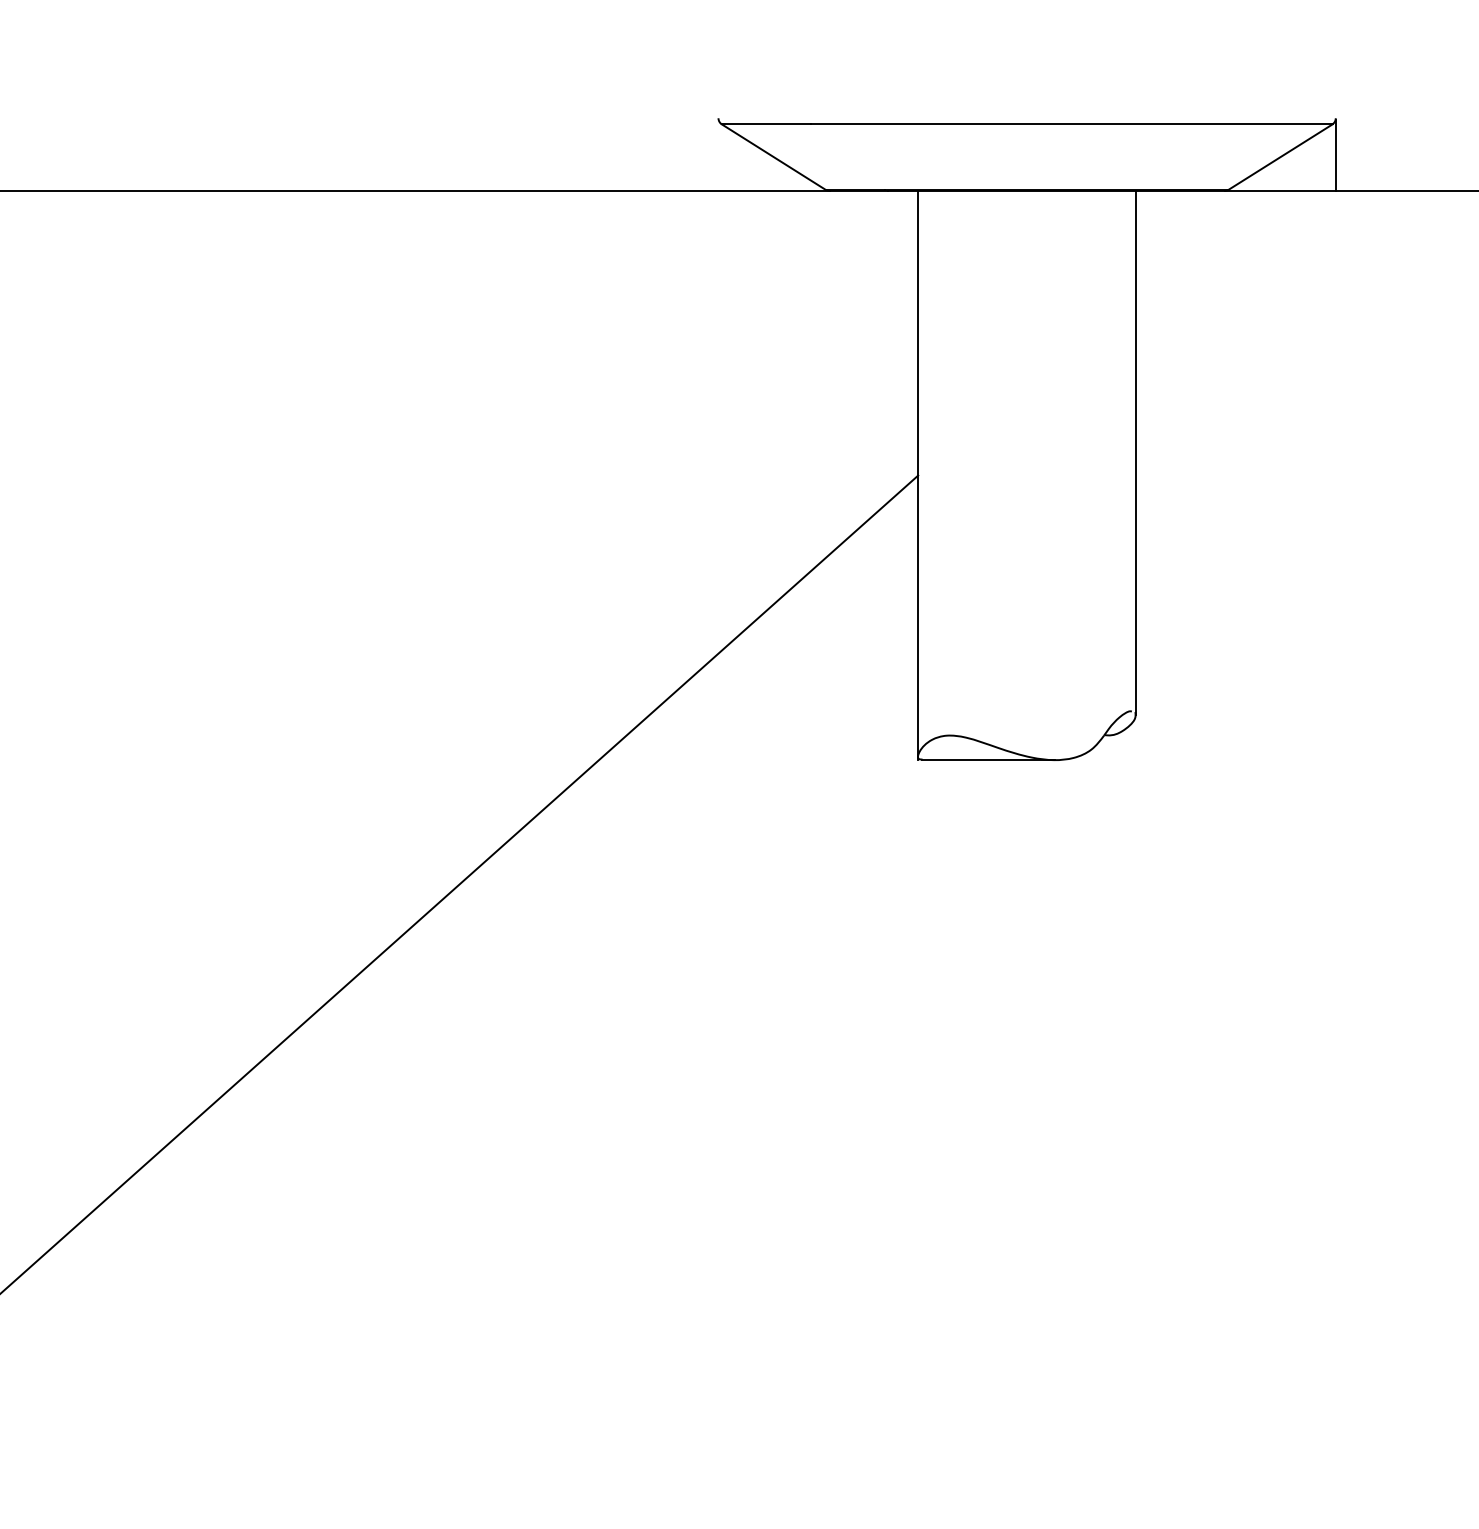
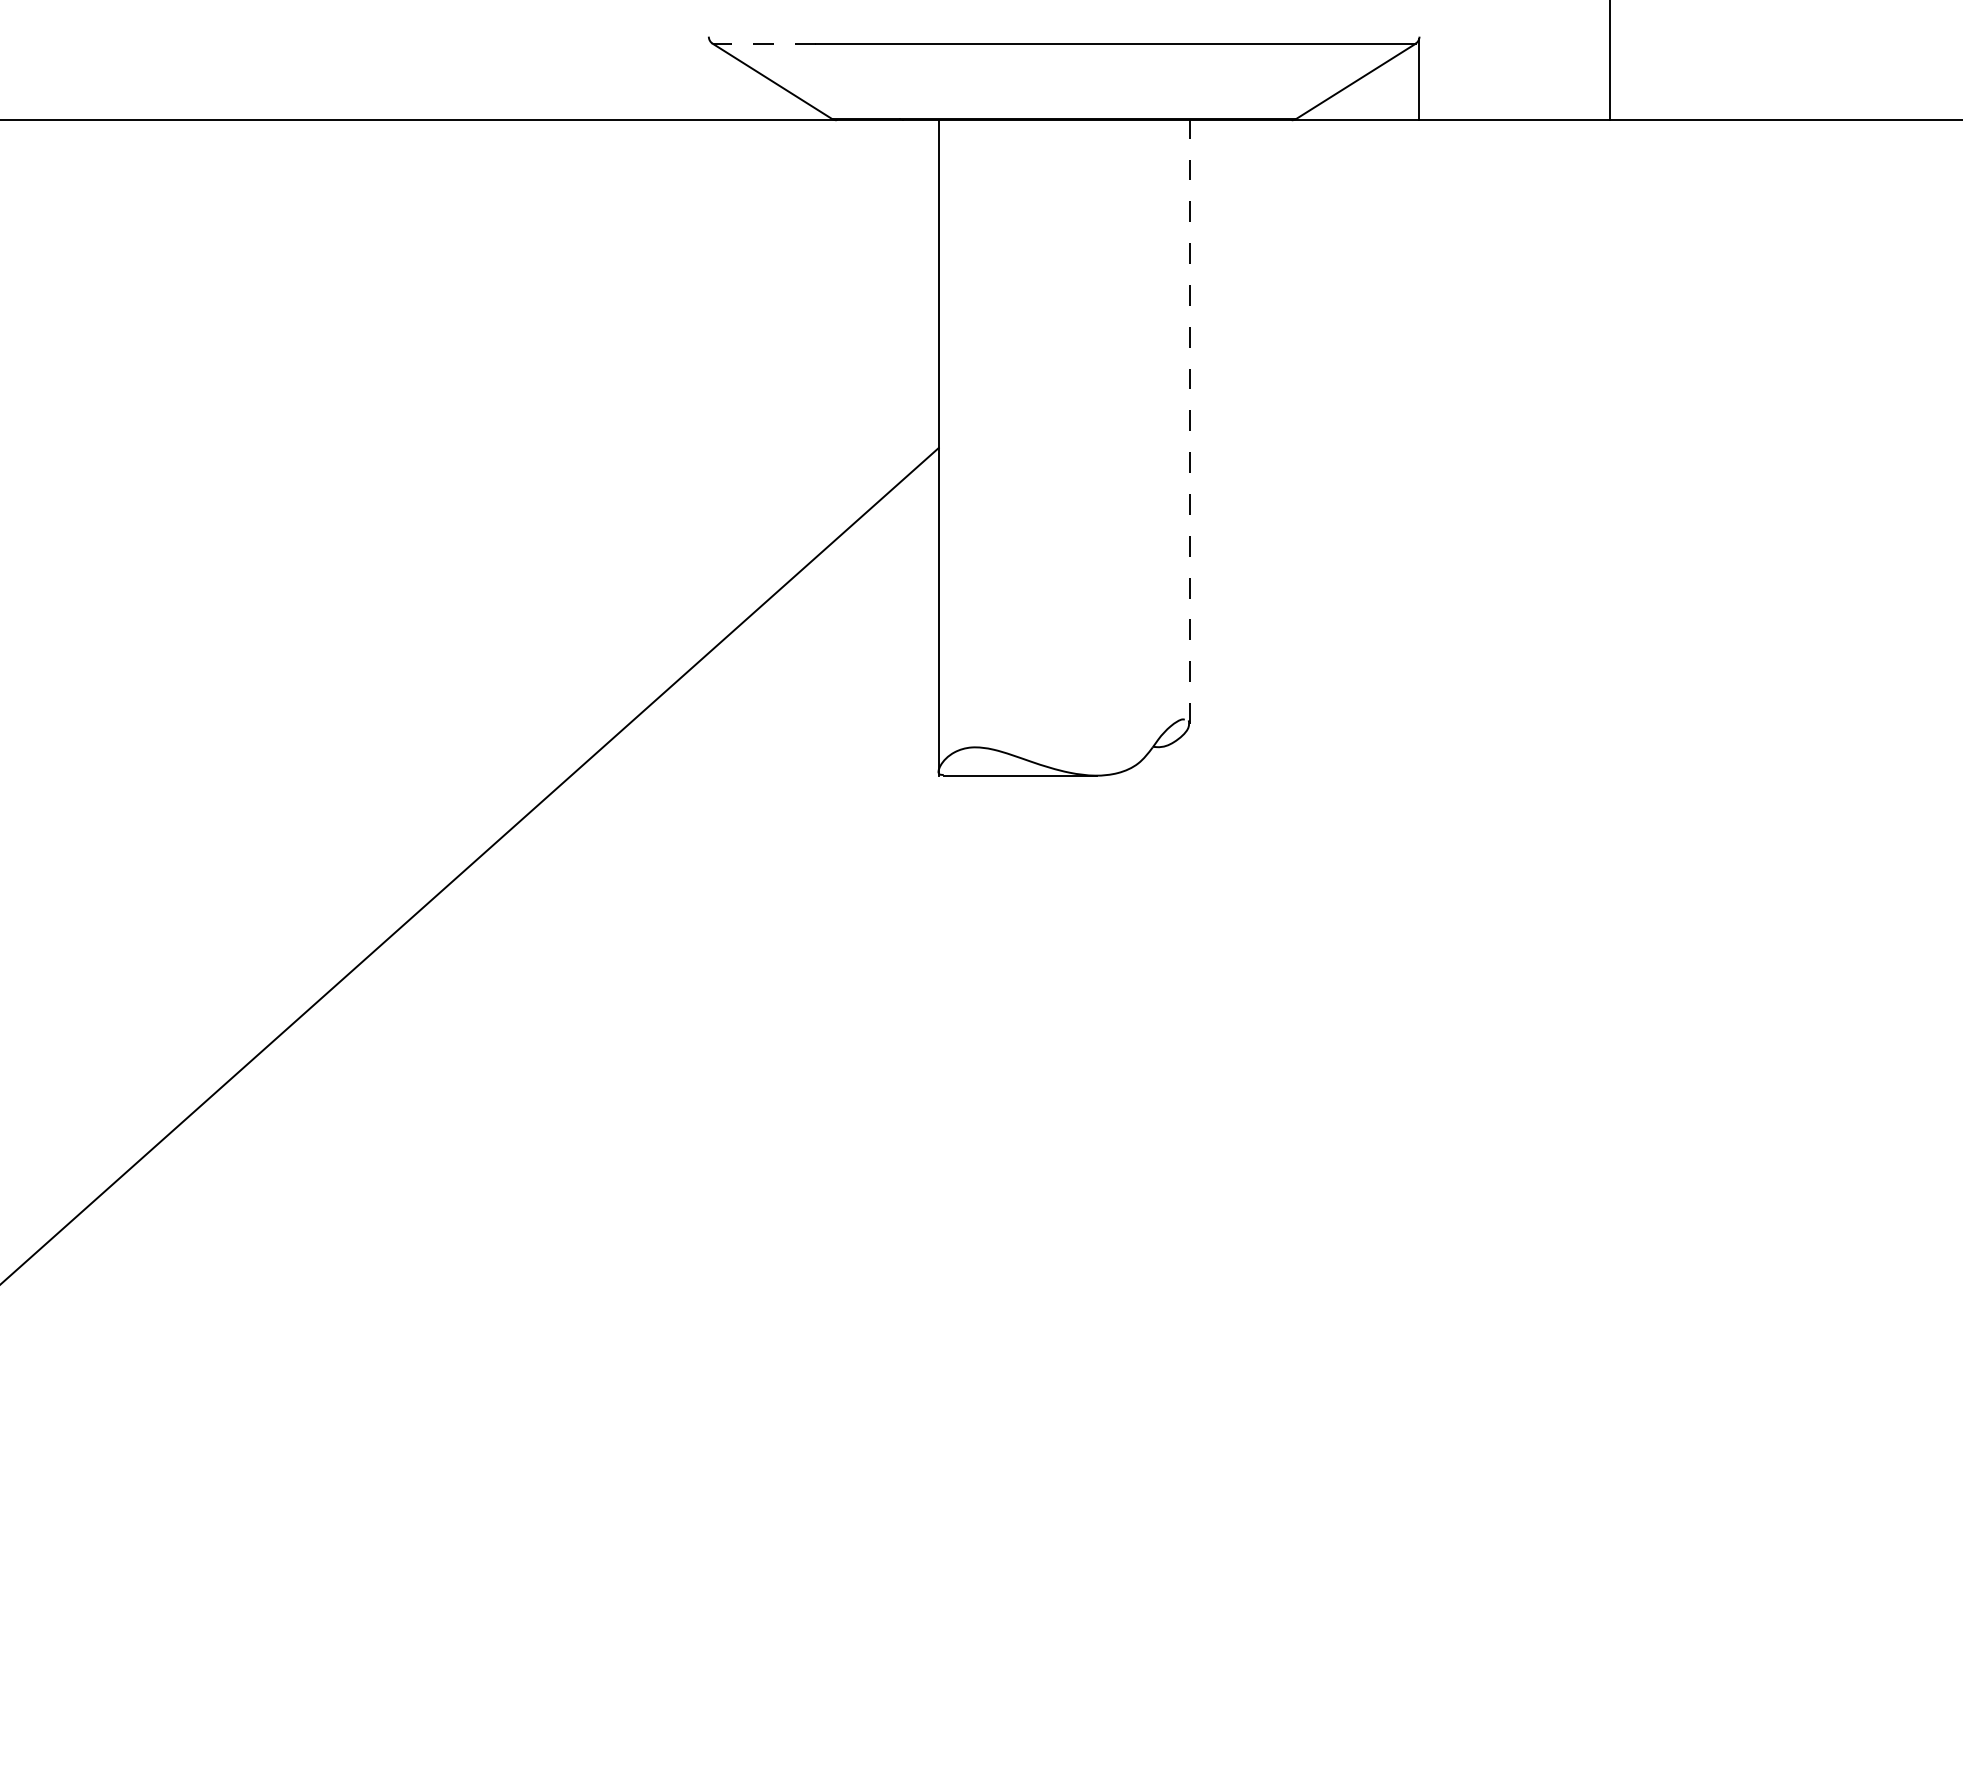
line: (765, 124) -> (763, 43), solid -> dashed
line: (1135, 453) -> (1189, 422), solid -> dashed

